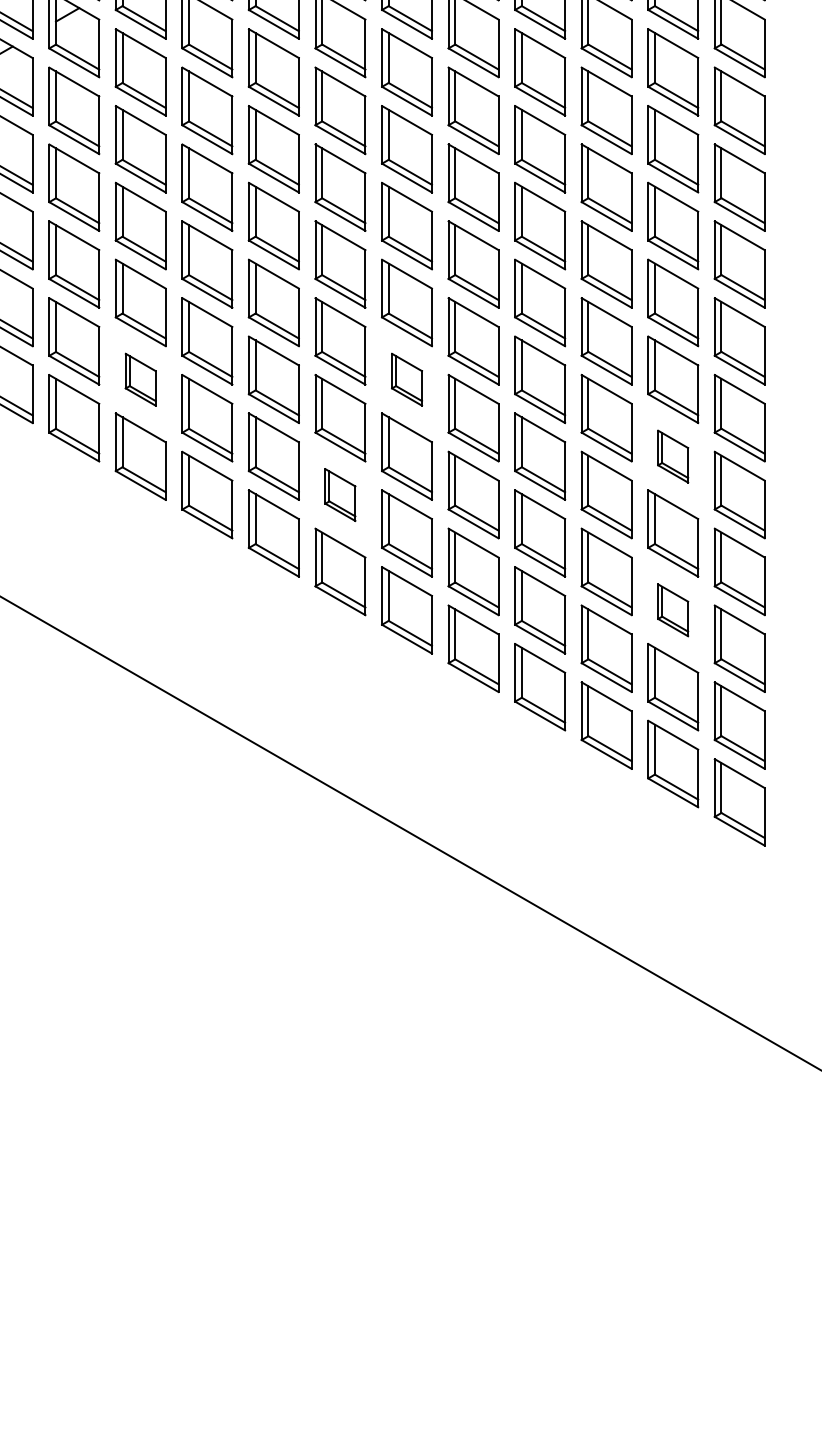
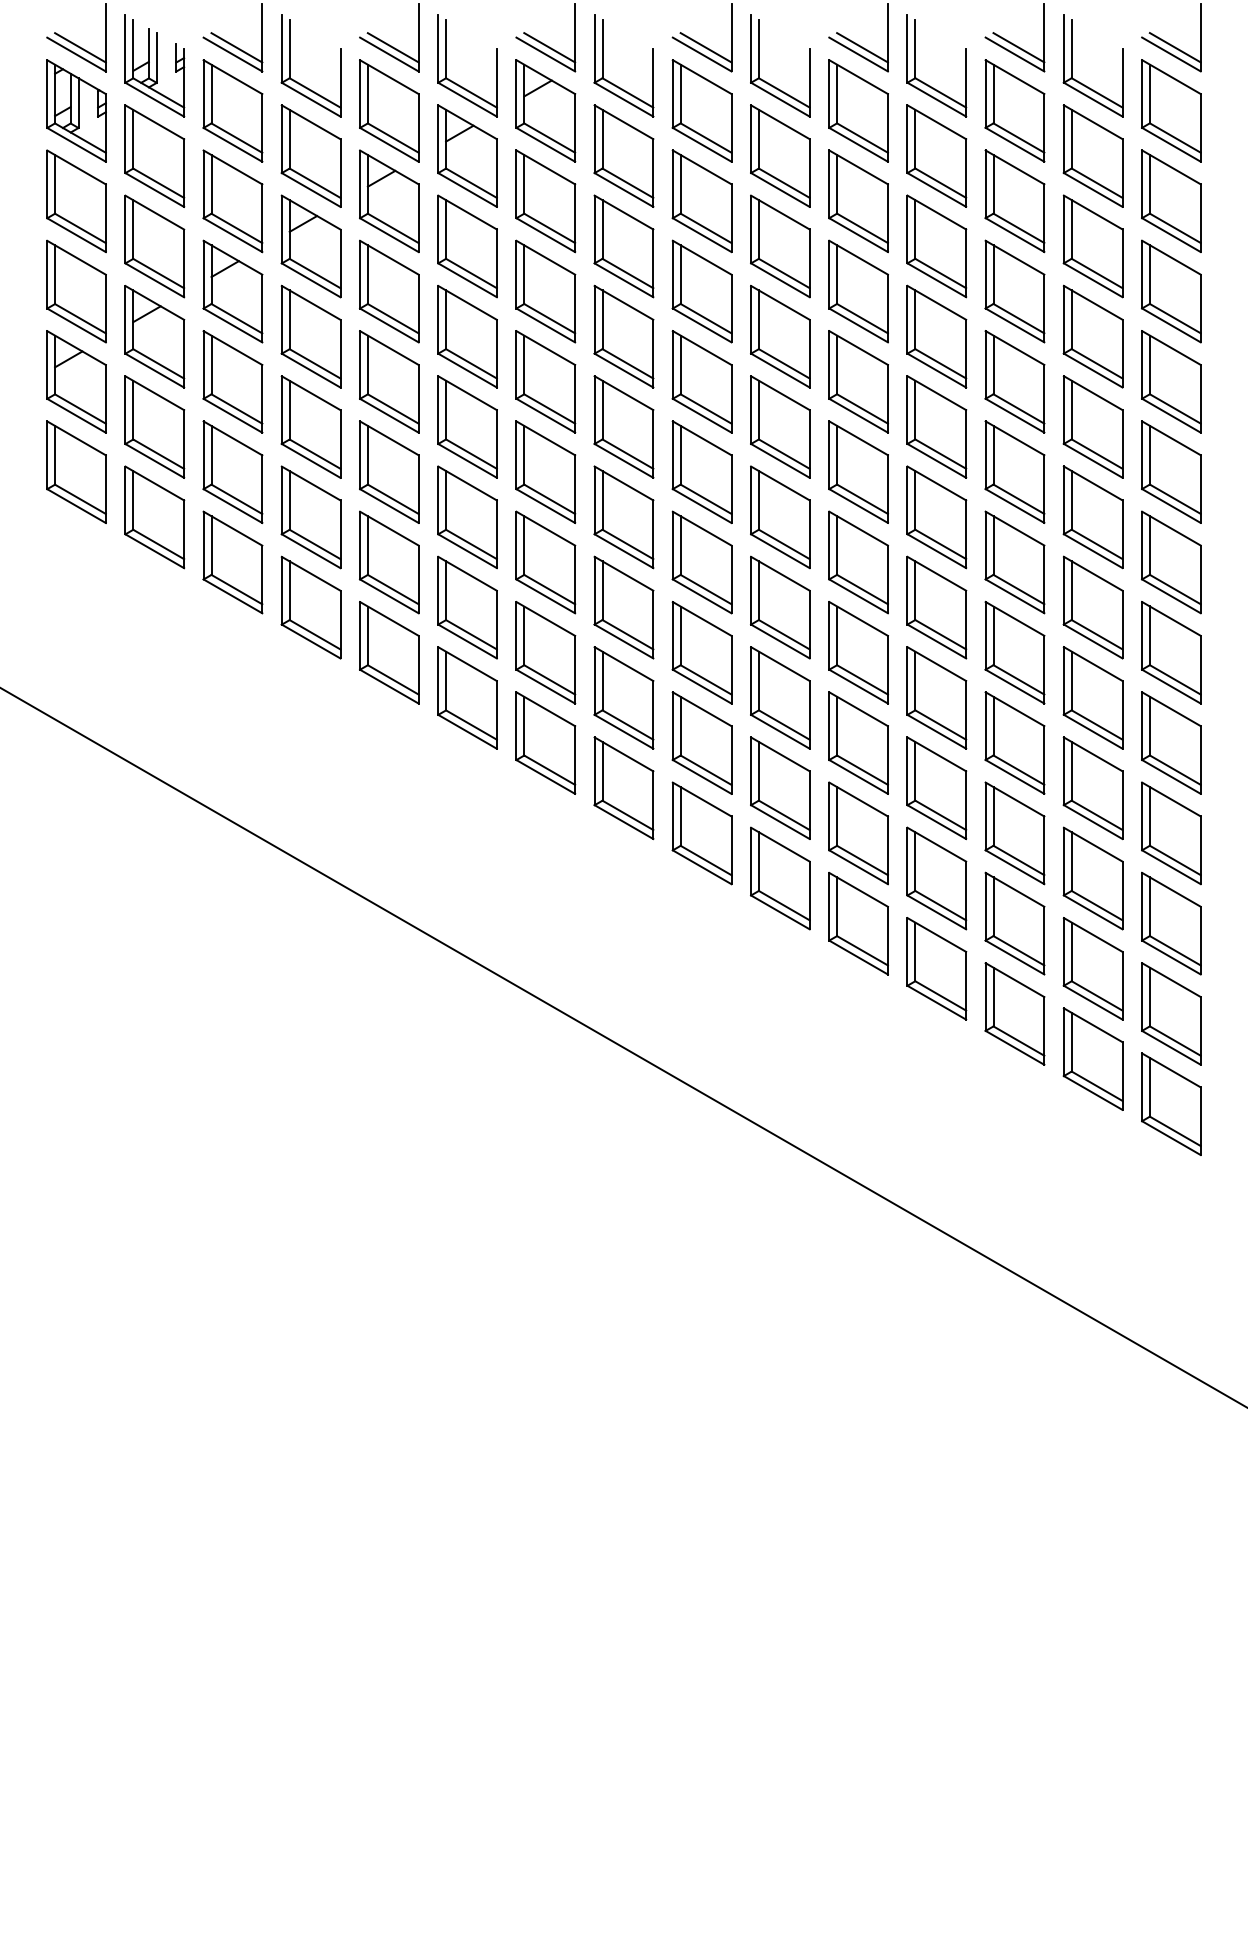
part: (140, 379) -> (467, 607), size x1.67
part: (407, 379) -> (780, 607), size x1.67
part: (672, 456) -> (1092, 697), size x1.67
part: (339, 494) -> (701, 742), size x1.67
part: (672, 610) -> (1092, 878), size x1.67

